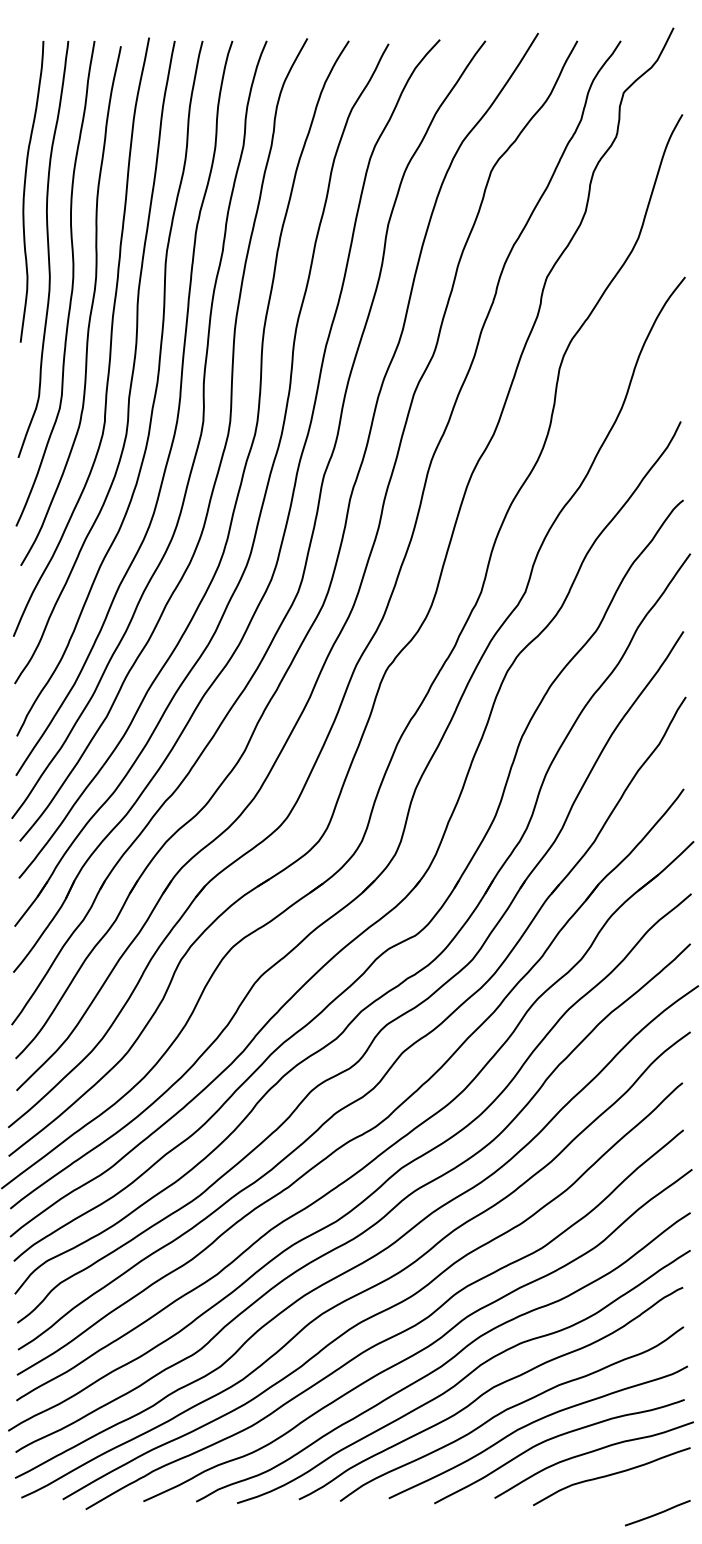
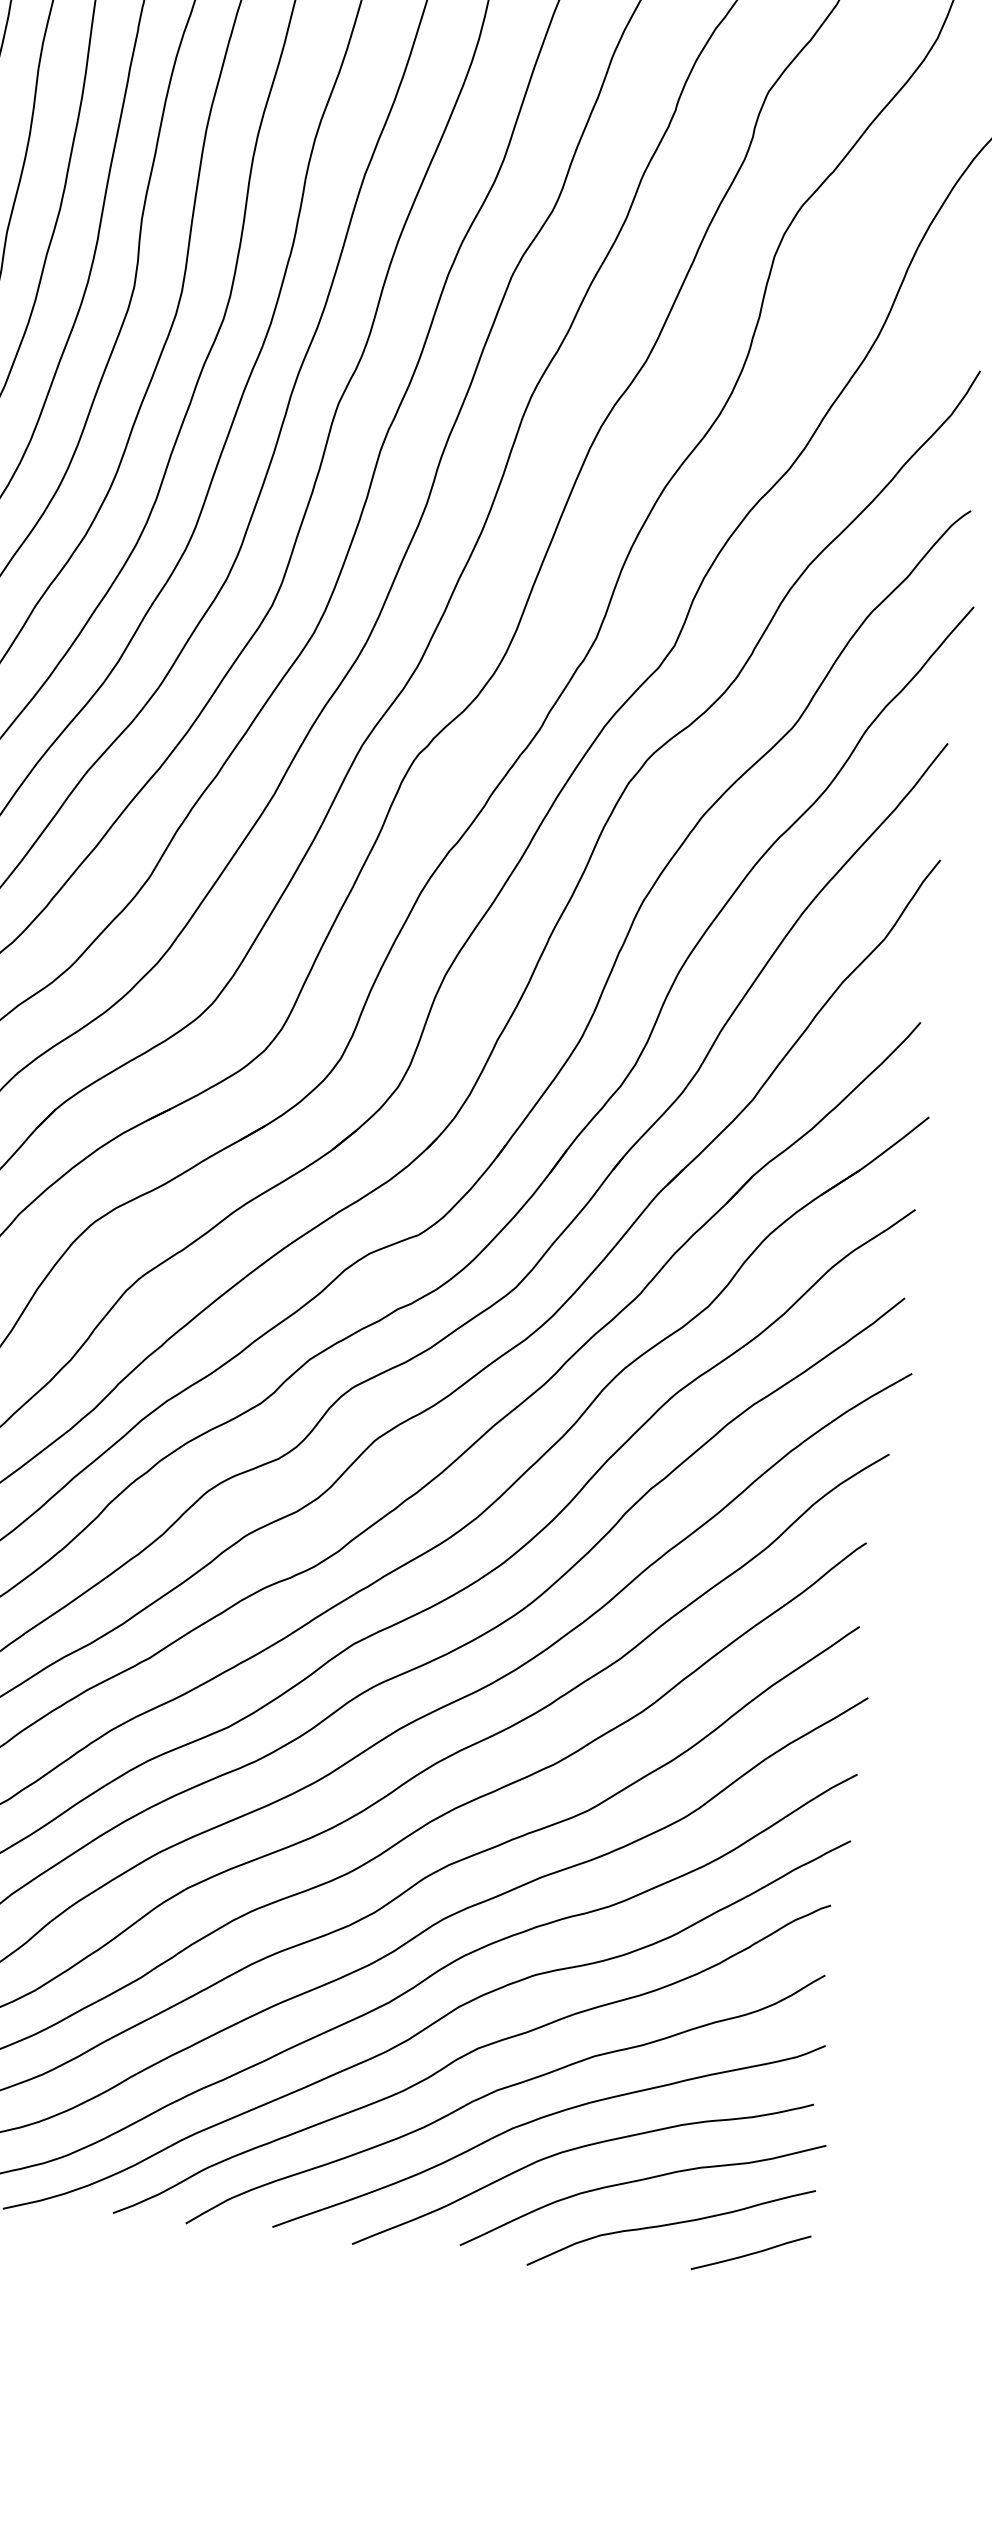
line: (657, 1513) -> (750, 2253), moved

